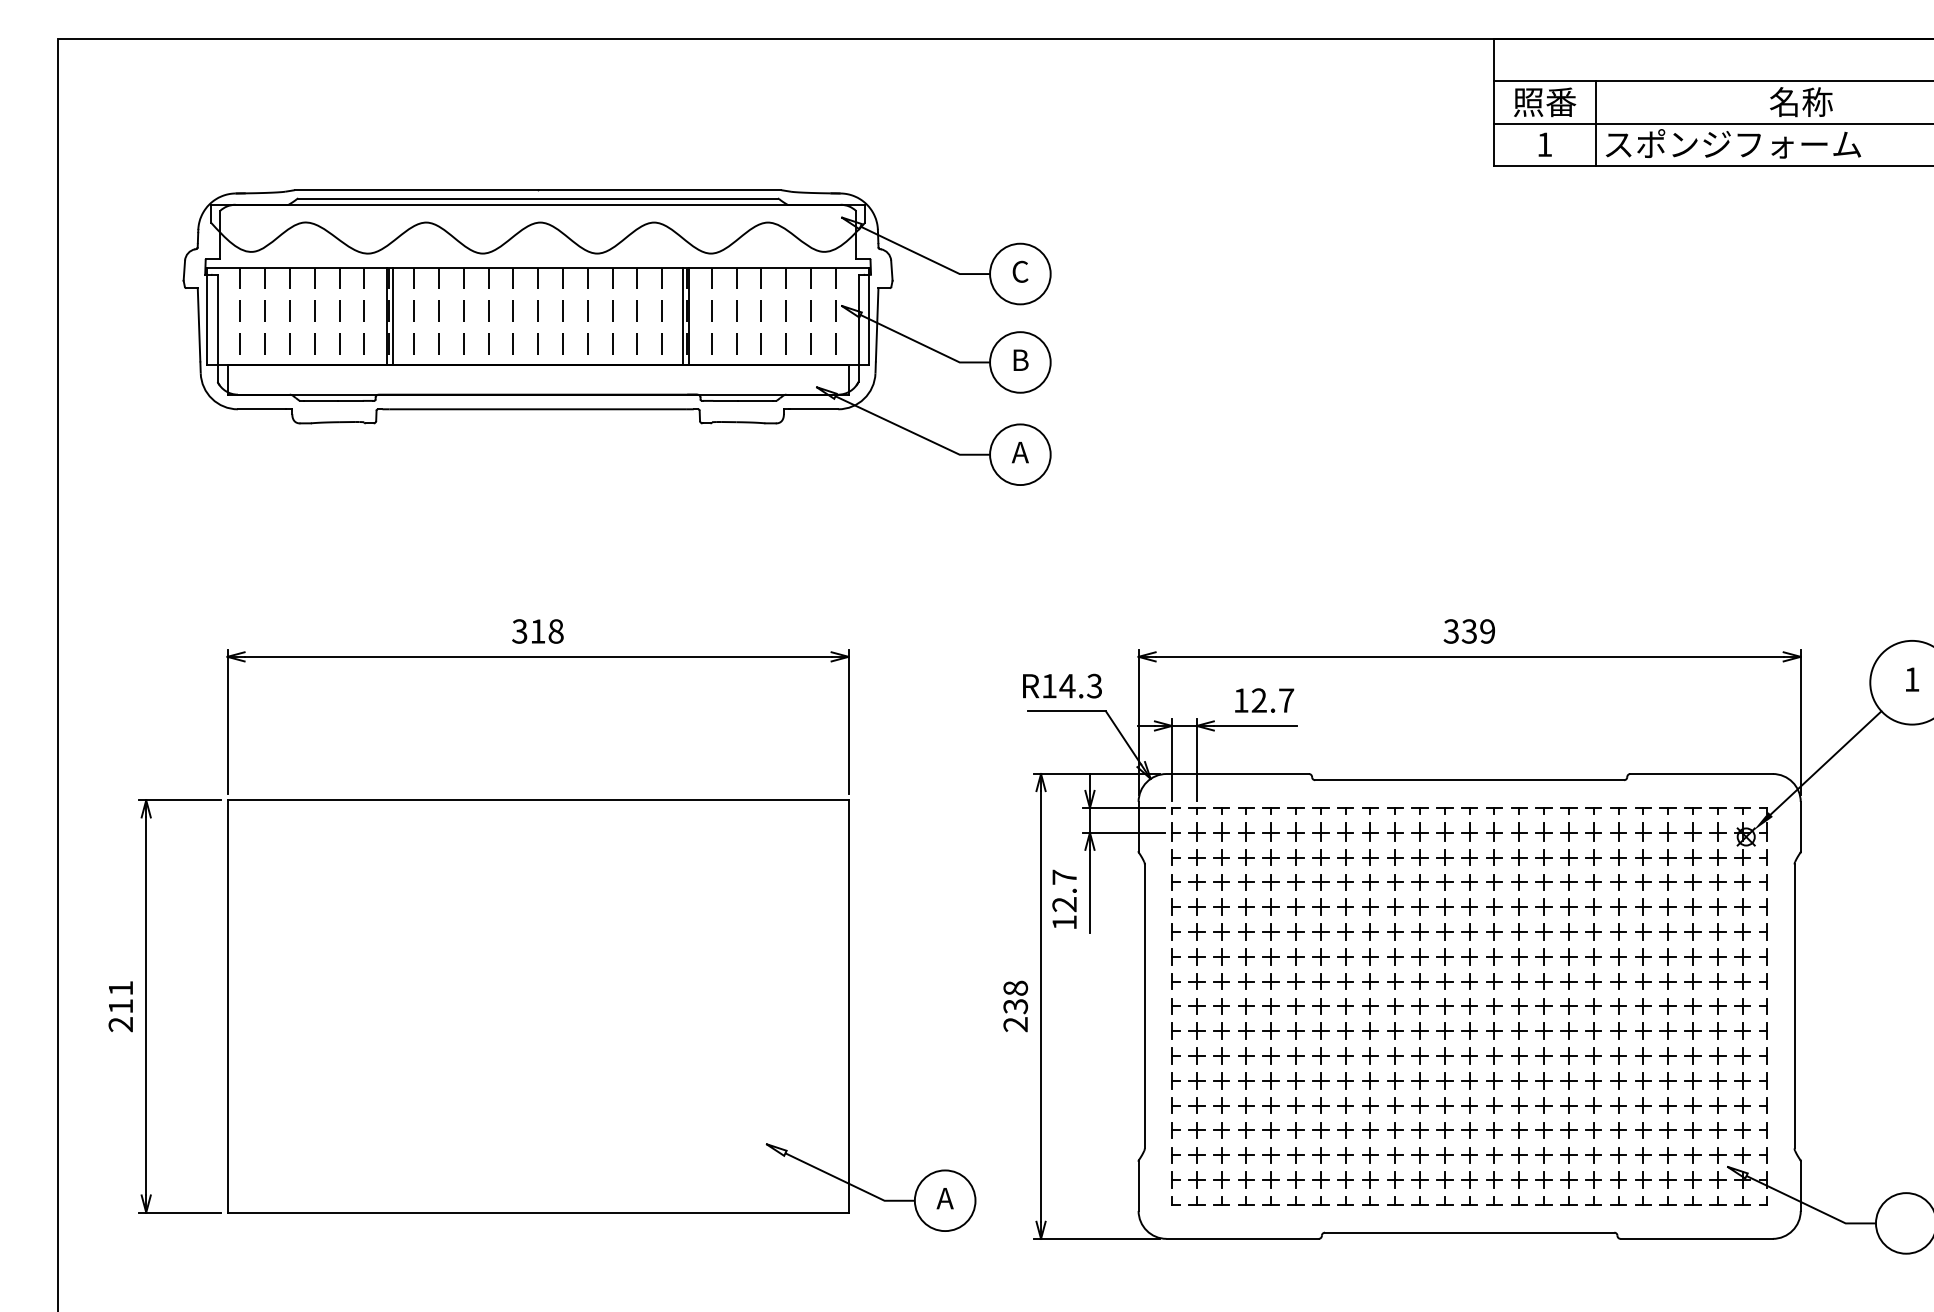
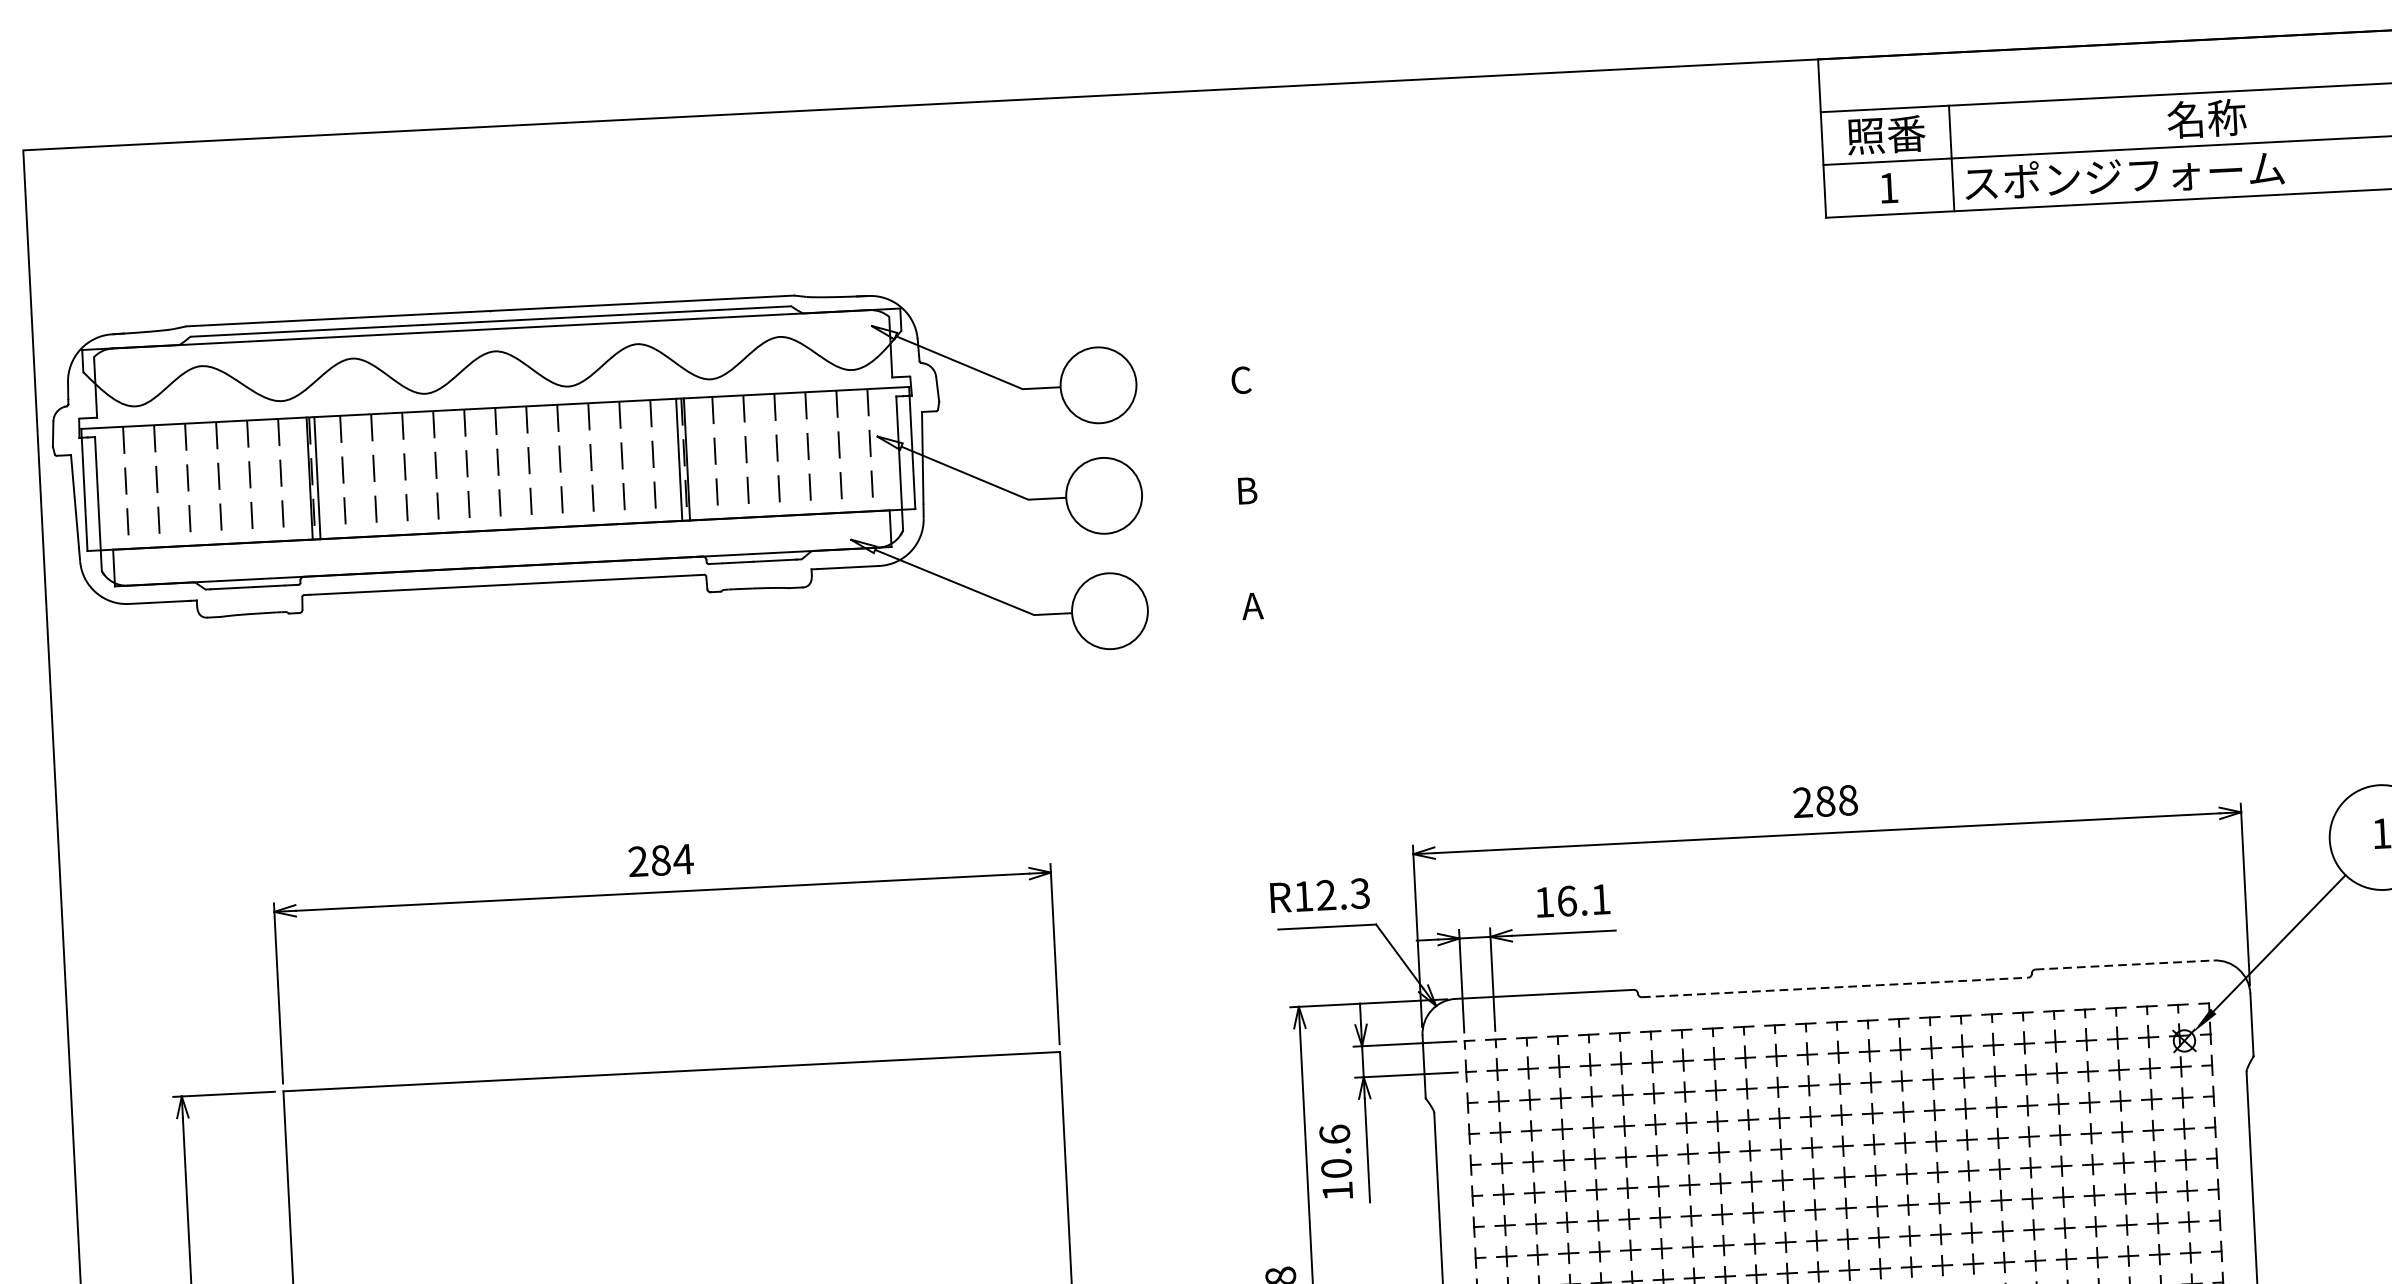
part: (616, 337) -> (597, 490), moved
text: (538, 631) -> (661, 860), 318 -> 284
text: (1469, 631) -> (1825, 801), 339 -> 288
text: (1067, 685) -> (1326, 894), R14.3 -> R12.3
text: (1272, 700) -> (1583, 900), 12.7 -> 16.1
line: (1702, 774) -> (2125, 965), solid -> dashed
line: (1470, 780) -> (1836, 987), solid -> dashed
text: (1064, 890) -> (1335, 1150), 12.7 -> 10.6

